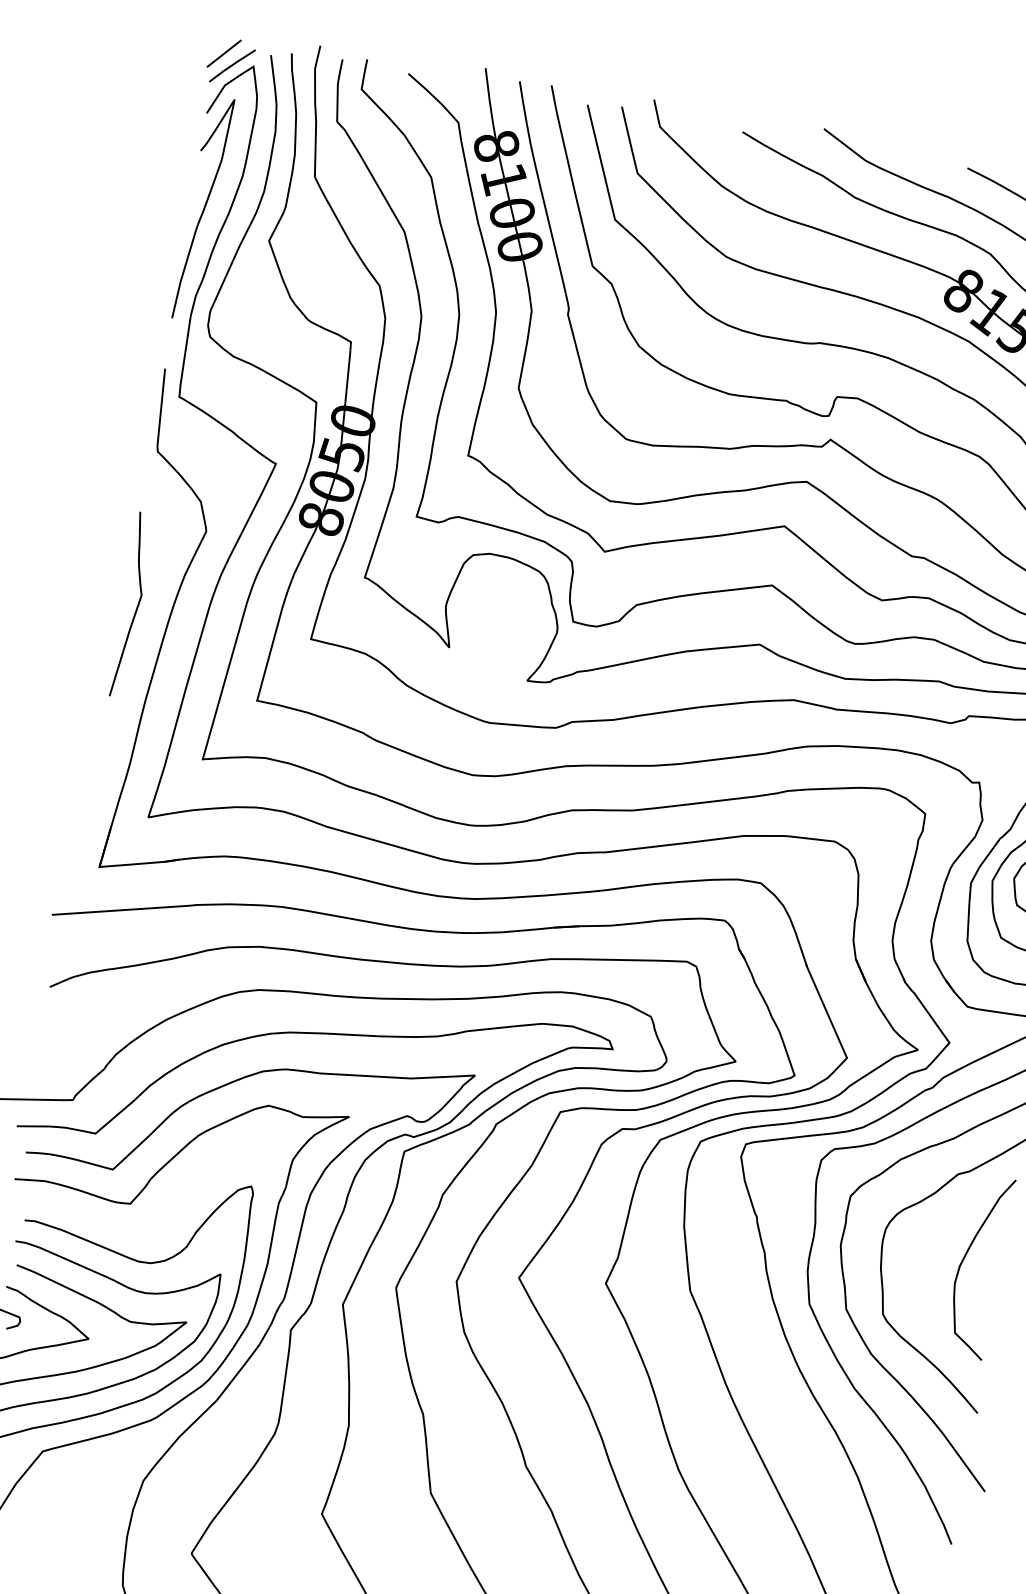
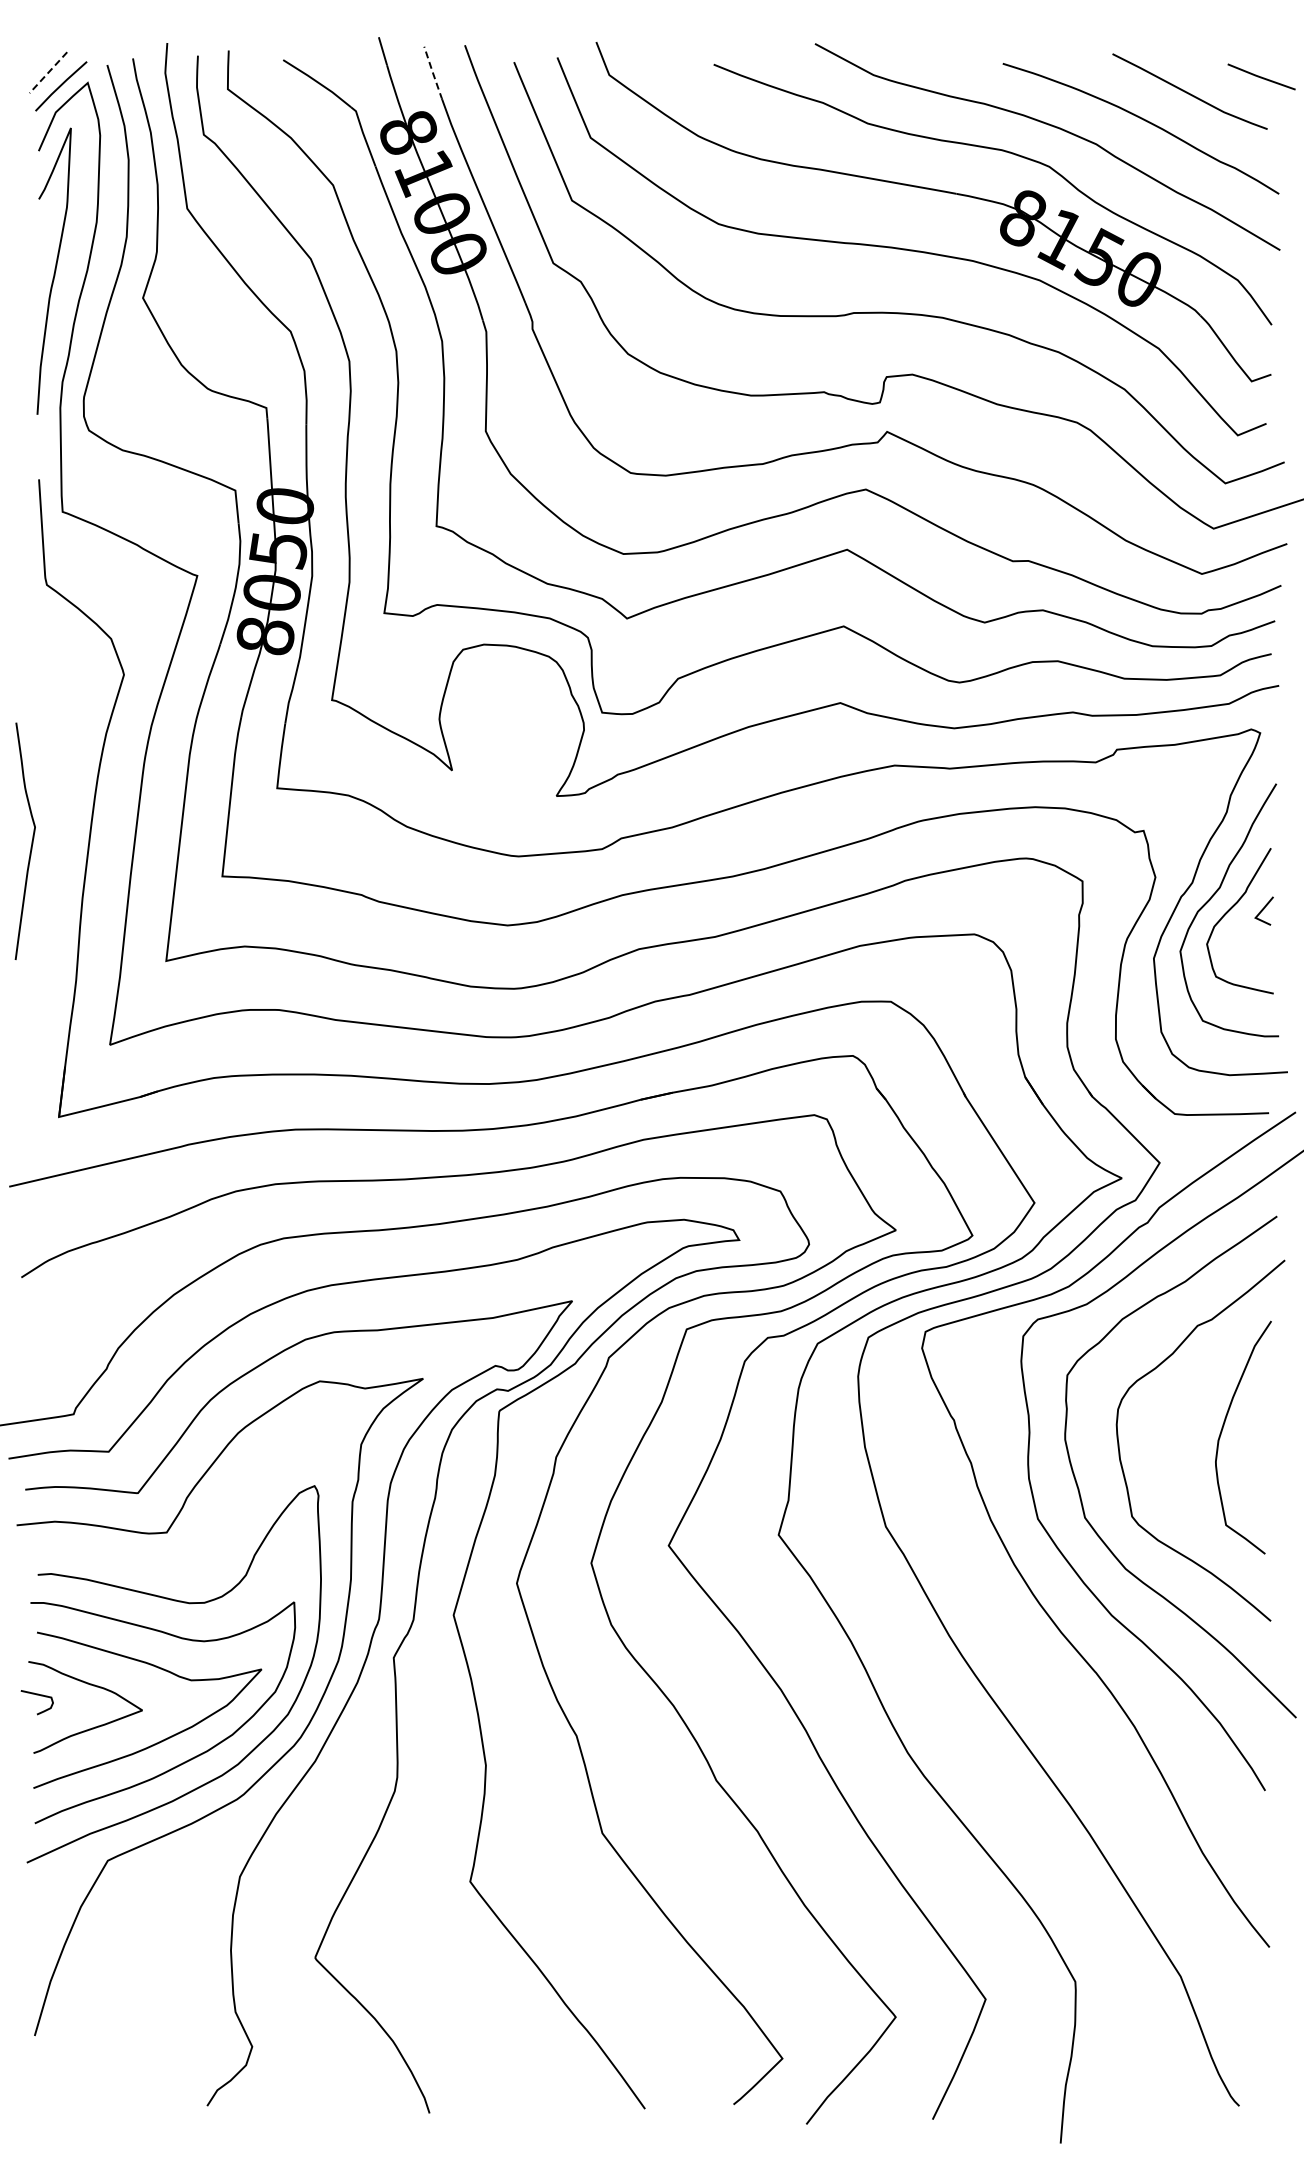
line: (224, 53) -> (48, 72), solid -> dashed
line: (523, 103) -> (433, 73), solid -> dashed
curve: (137, 606) -> (31, 841), moved

